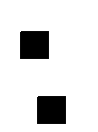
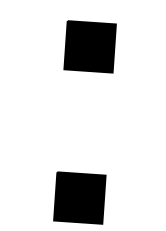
part: (34, 44) -> (89, 45), moved

